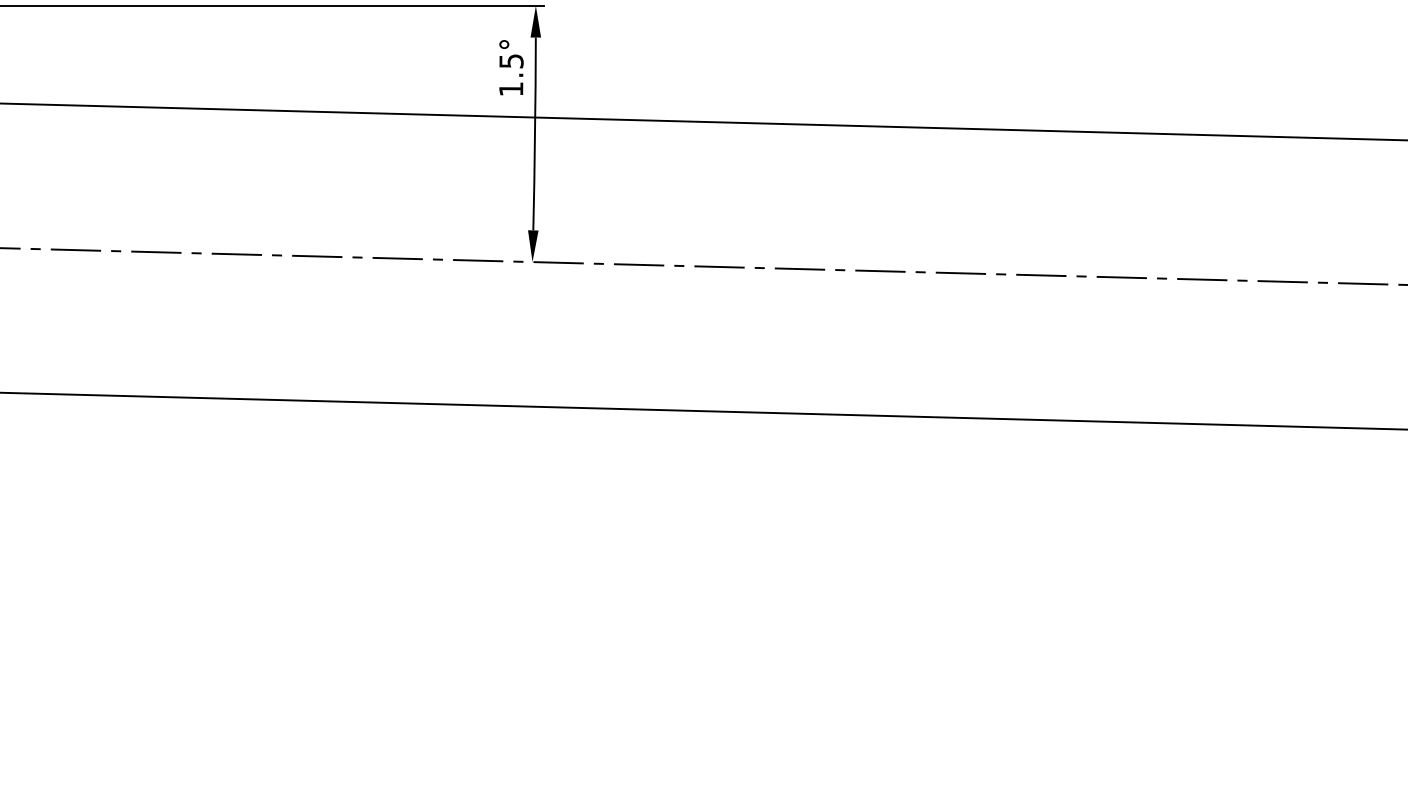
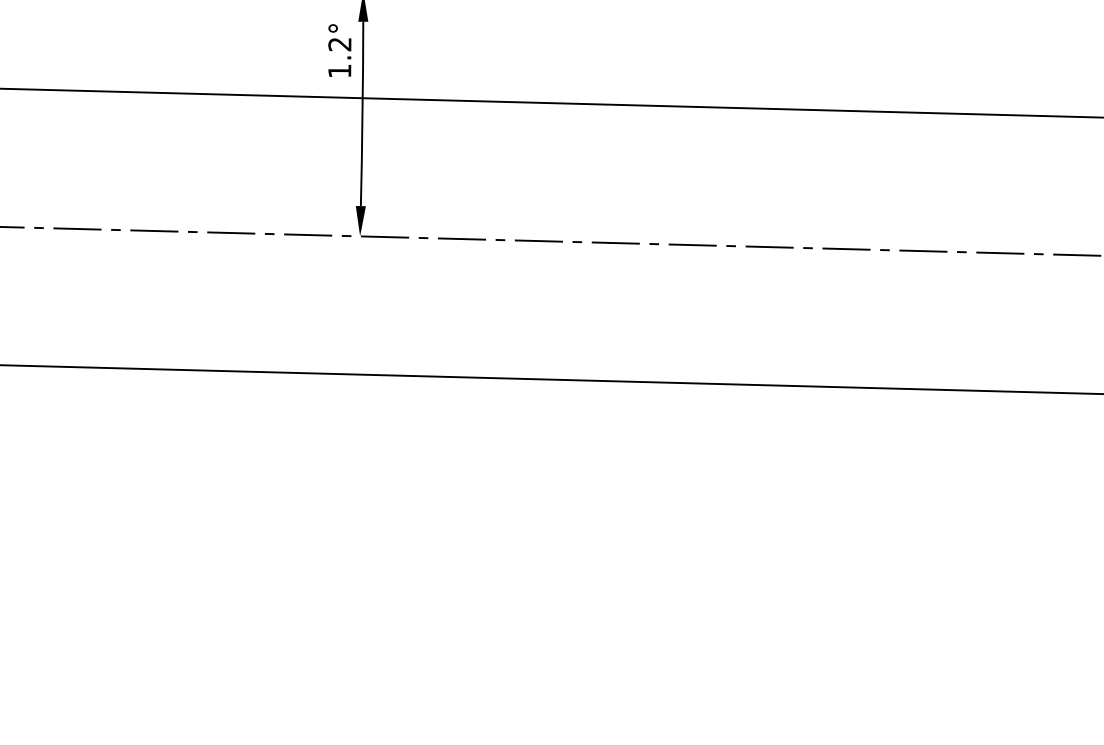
text: (511, 61) -> (340, 44), 1.5° -> 1.2°

